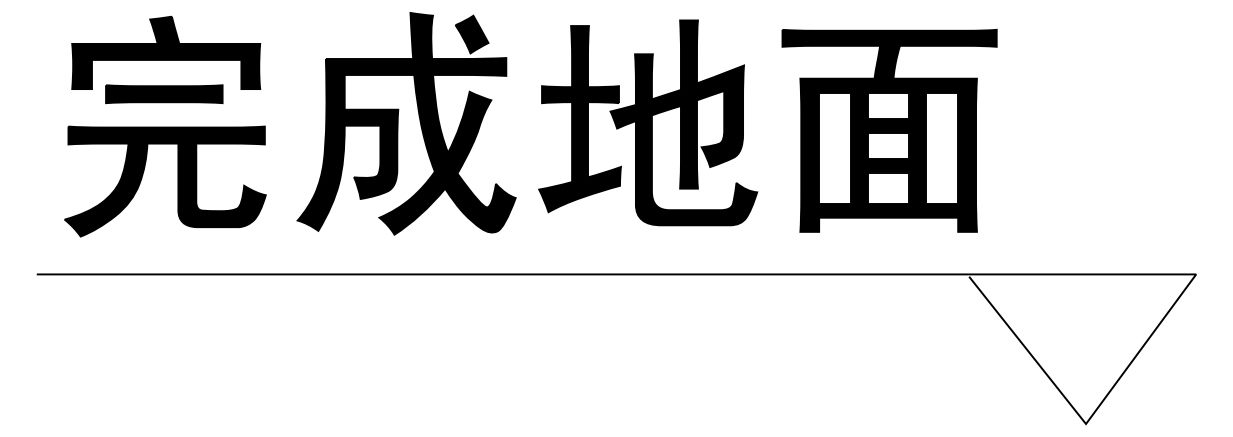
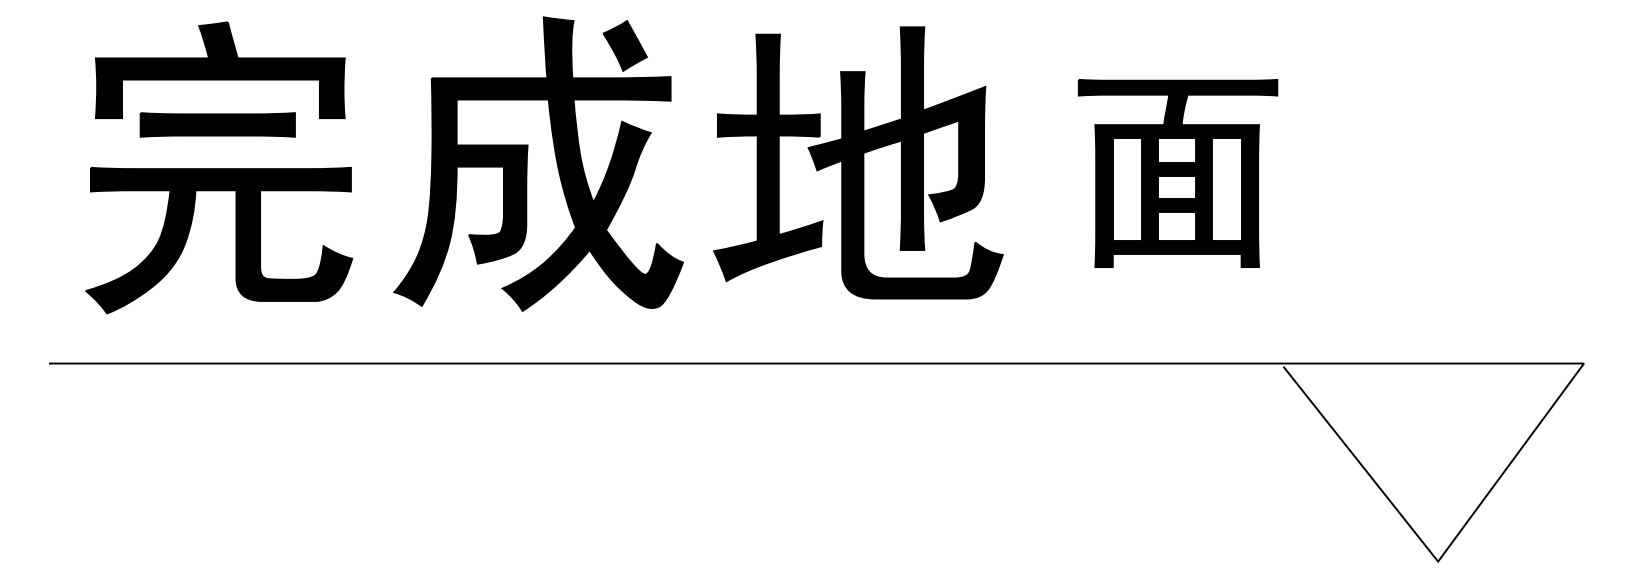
part: (889, 130) -> (1177, 173), size x0.7

